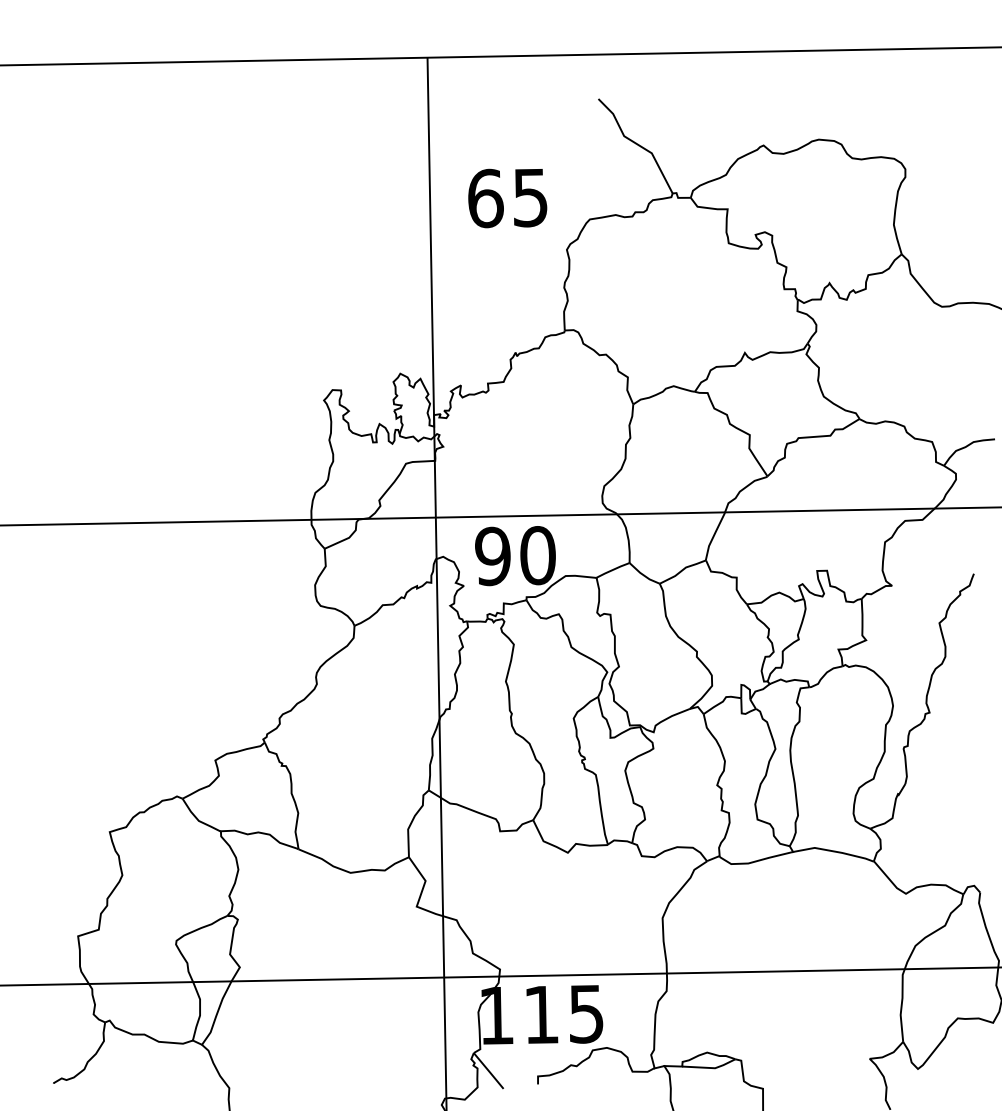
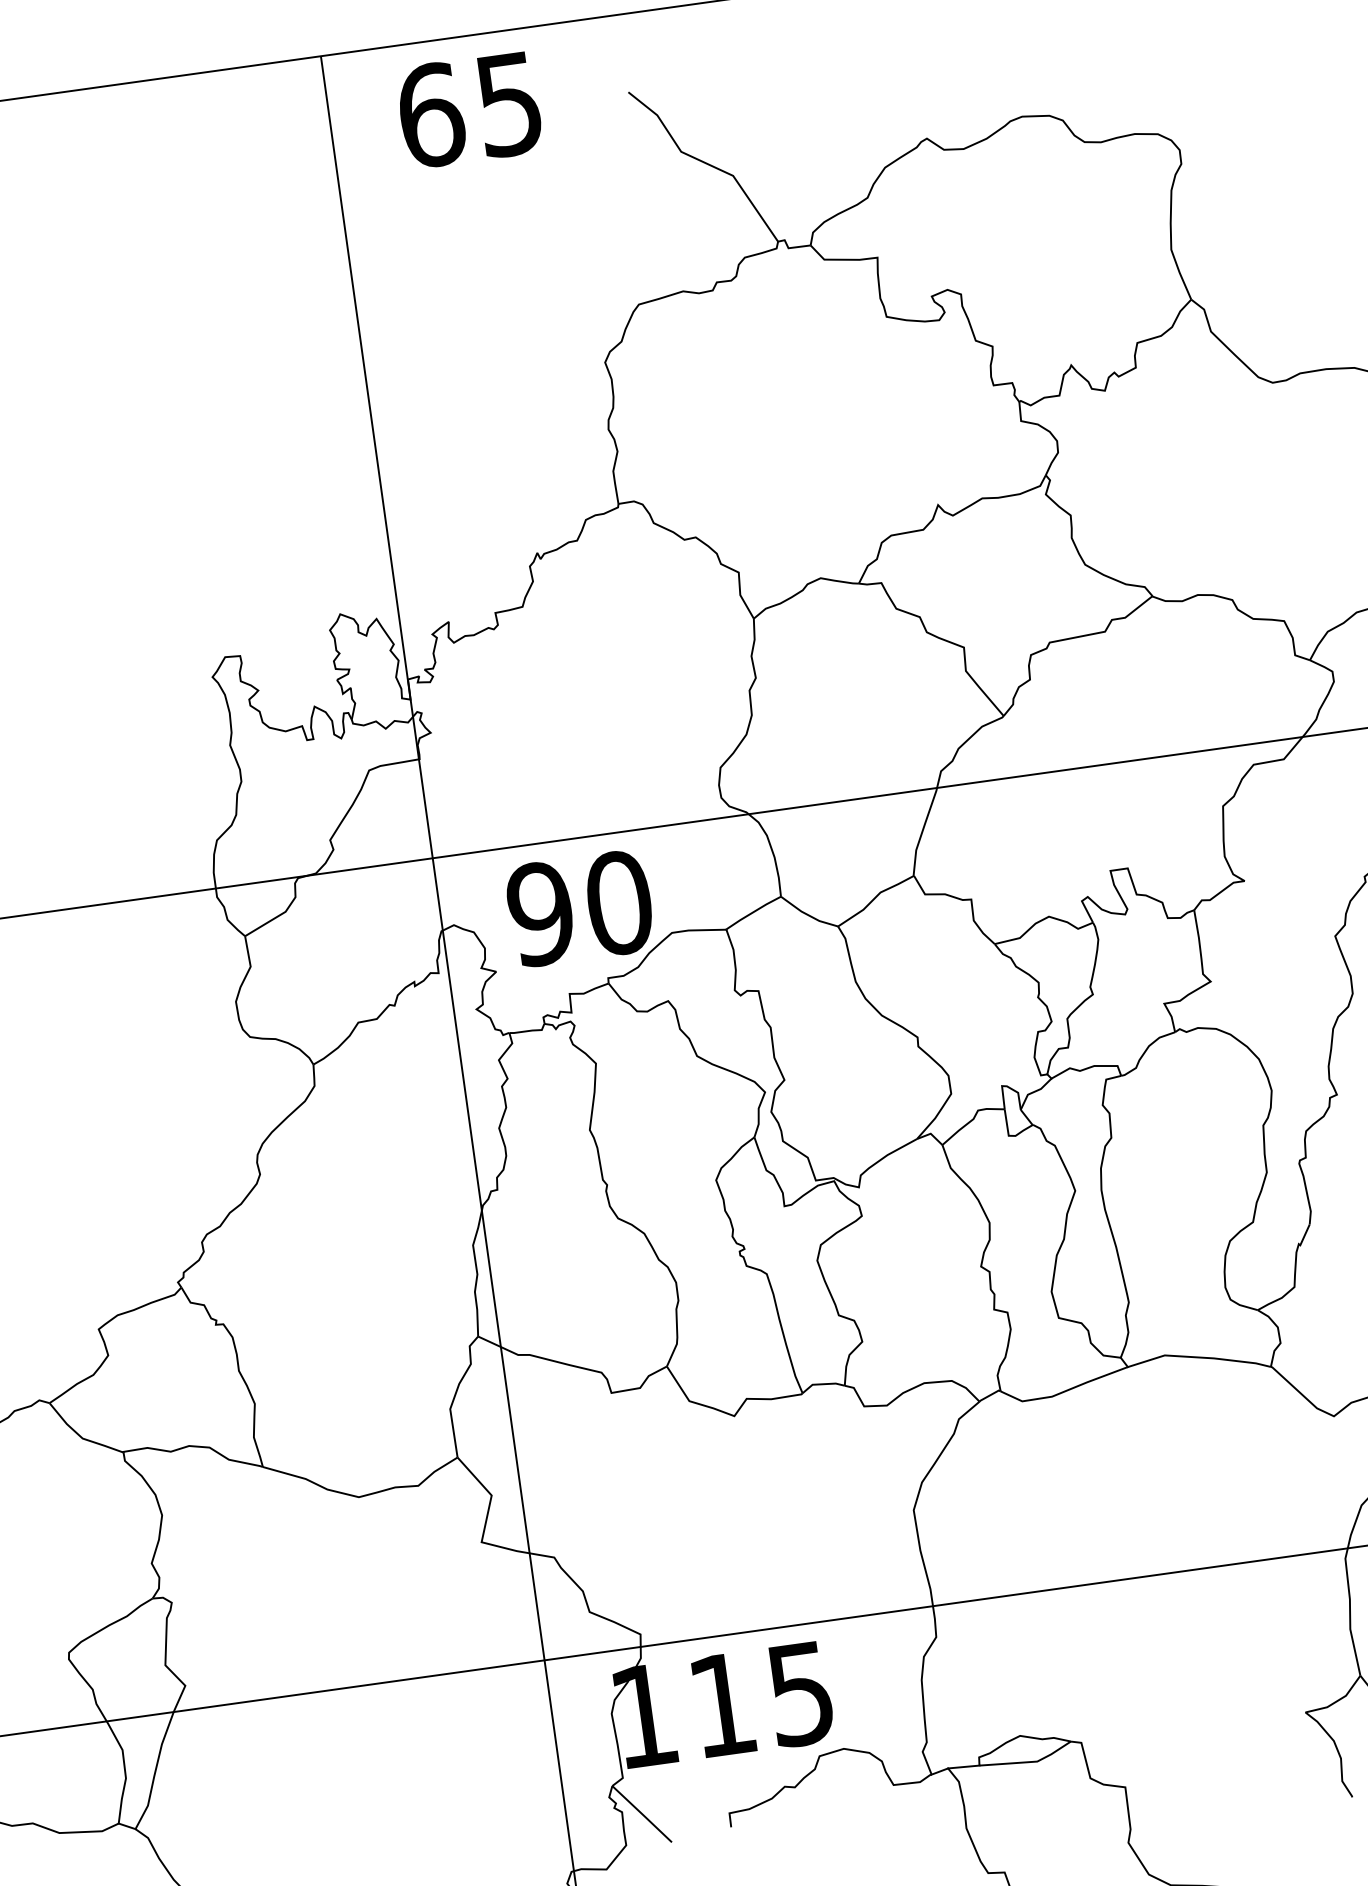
text: (507, 198) -> (469, 110), moved

